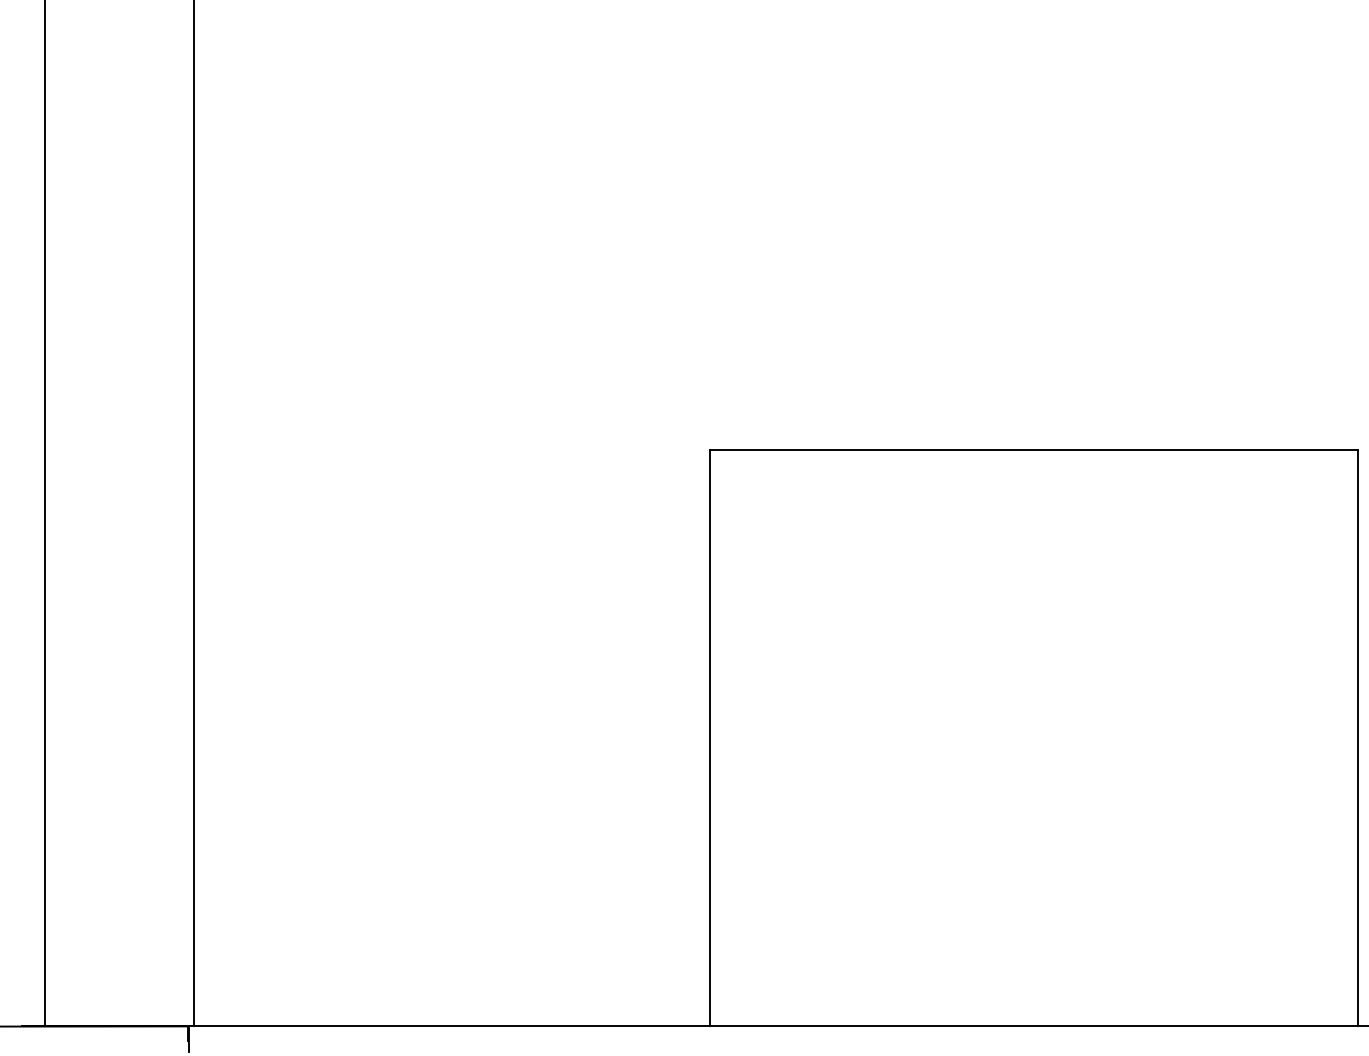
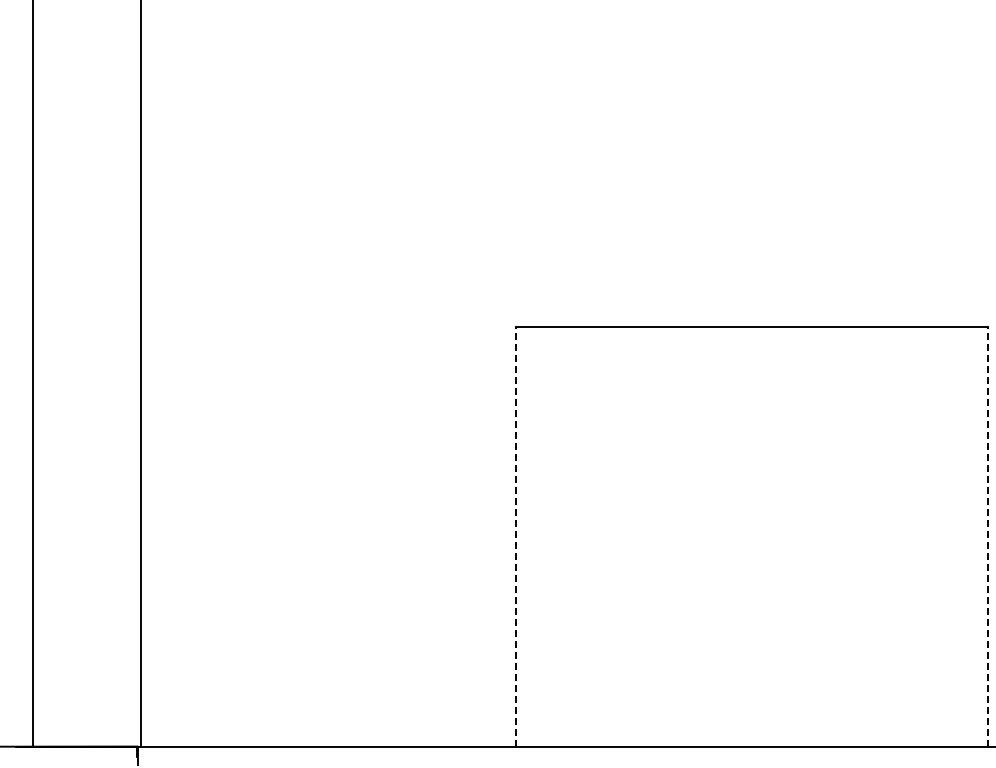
line: (709, 737) -> (516, 536), solid -> dashed
line: (1357, 737) -> (987, 536), solid -> dashed

